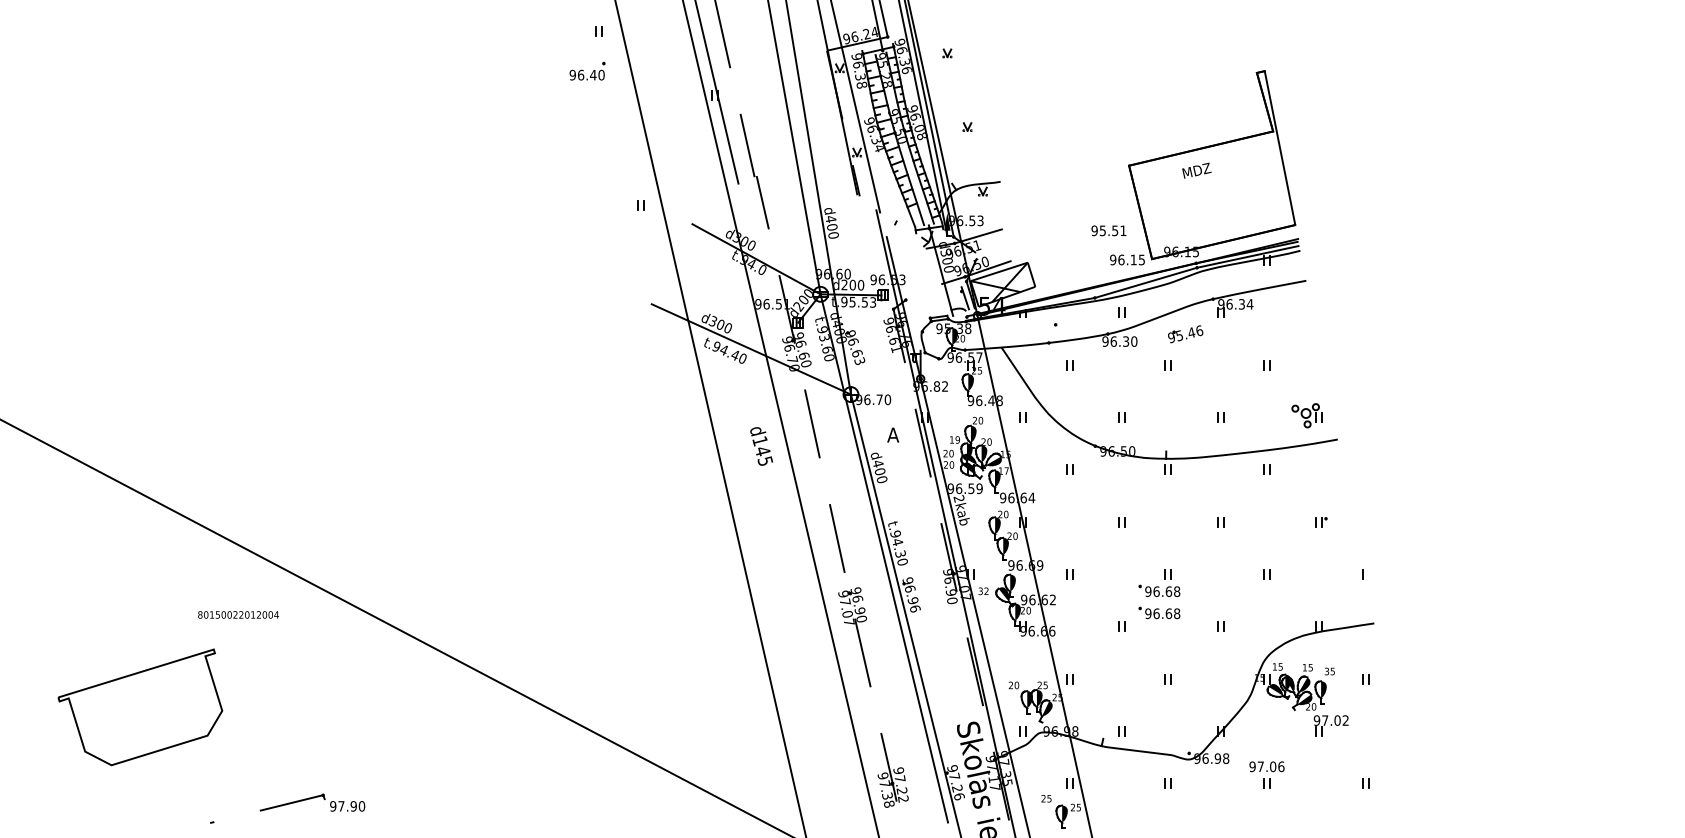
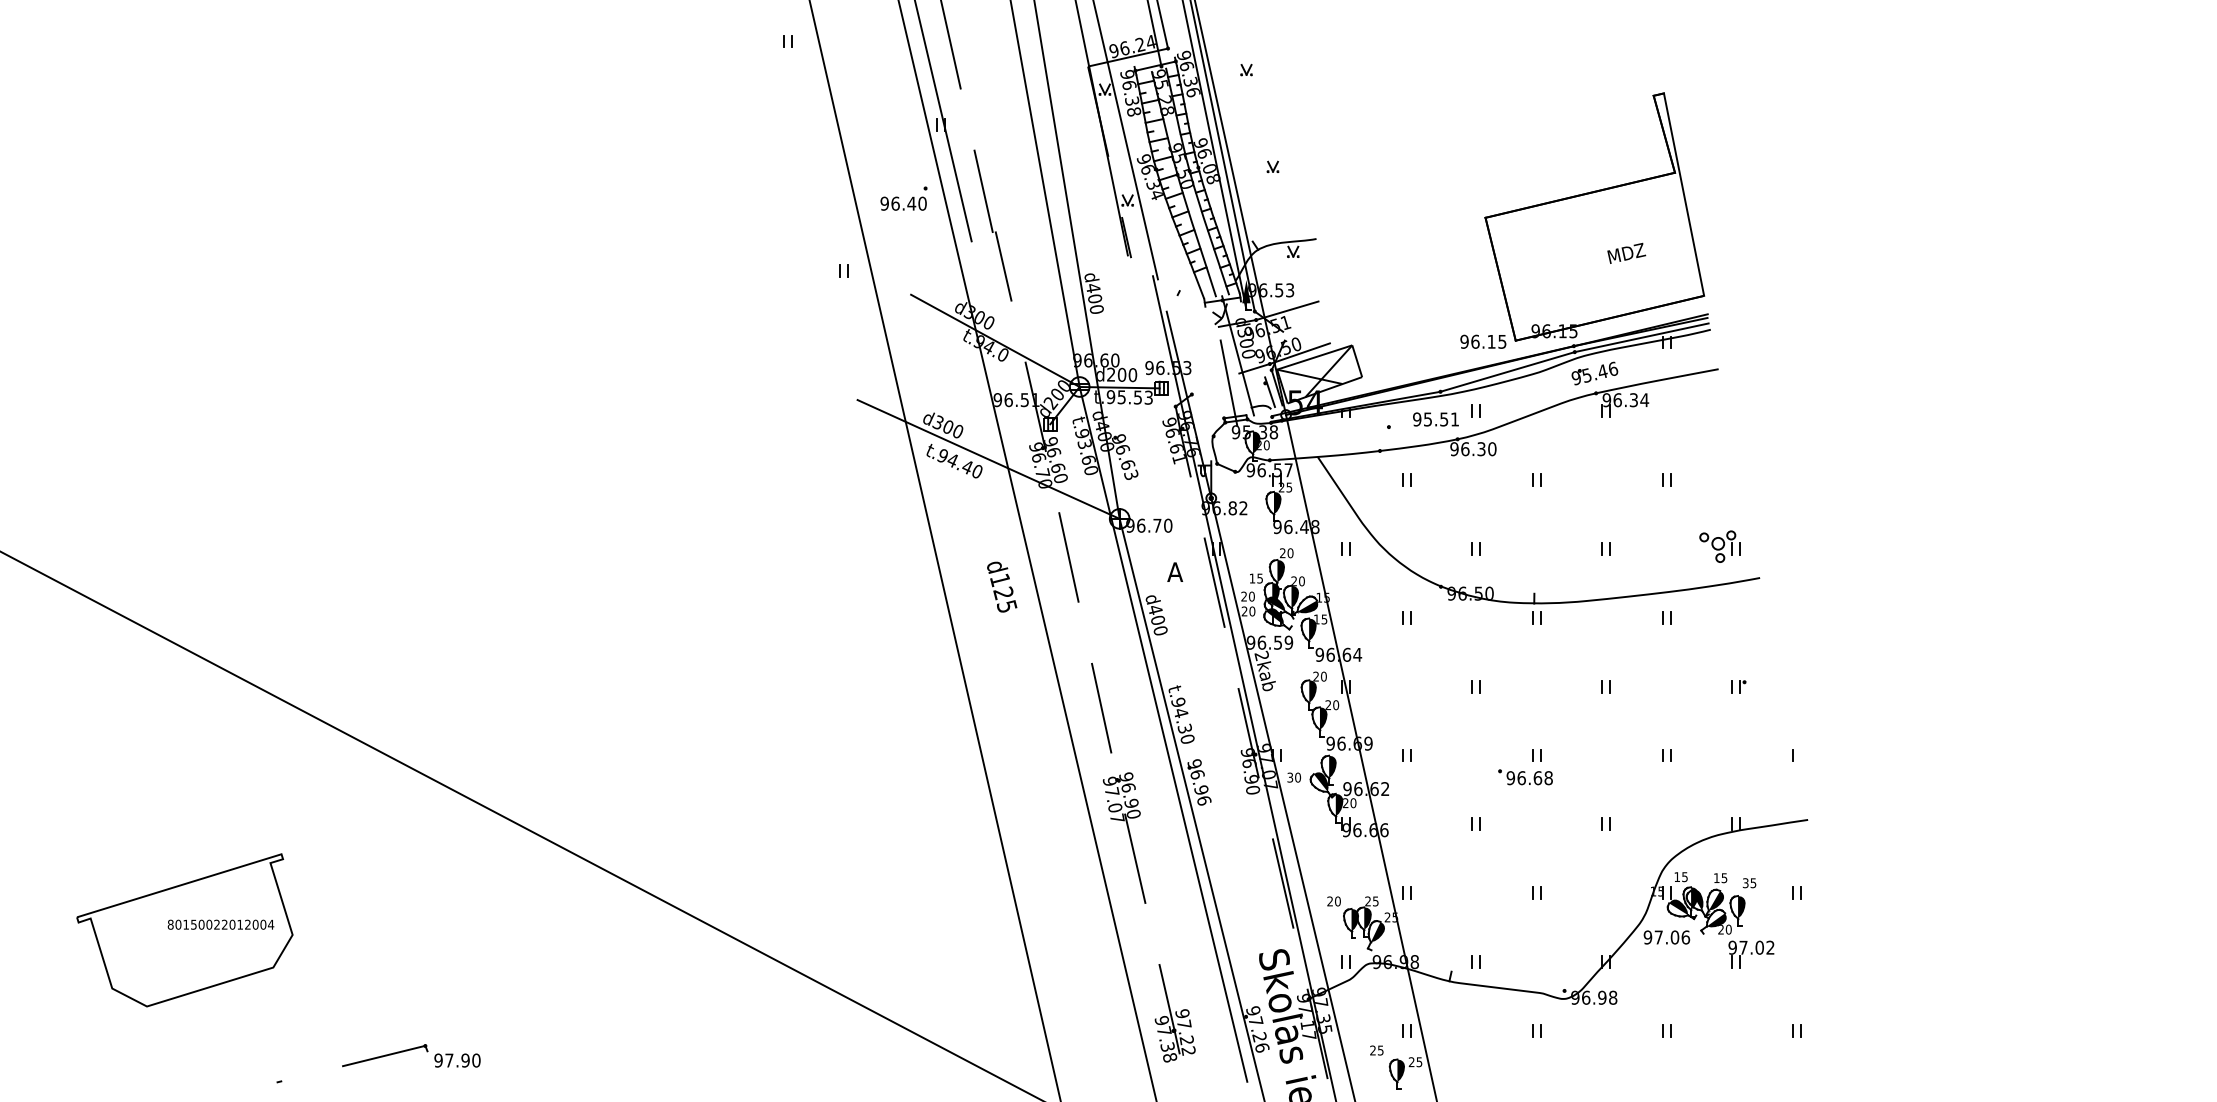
part: (587, 71) -> (903, 198), moved
text: (1196, 170) -> (1626, 252), moved
text: (1108, 230) -> (1435, 419), moved
line: (933, 290) -> (1228, 382), added
part: (1185, 334) -> (1594, 373), moved
text: (958, 439) -> (1260, 578), 19 -> 15
text: (762, 451) -> (1003, 593), d145 -> d125
text: (1006, 471) -> (1324, 619), 17 -> 15
text: (986, 591) -> (1298, 777), 32 -> 30
part: (1159, 613) -> (1525, 806), removed
text: (238, 614) -> (220, 924), moved
text: (1266, 766) -> (1666, 937), moved

